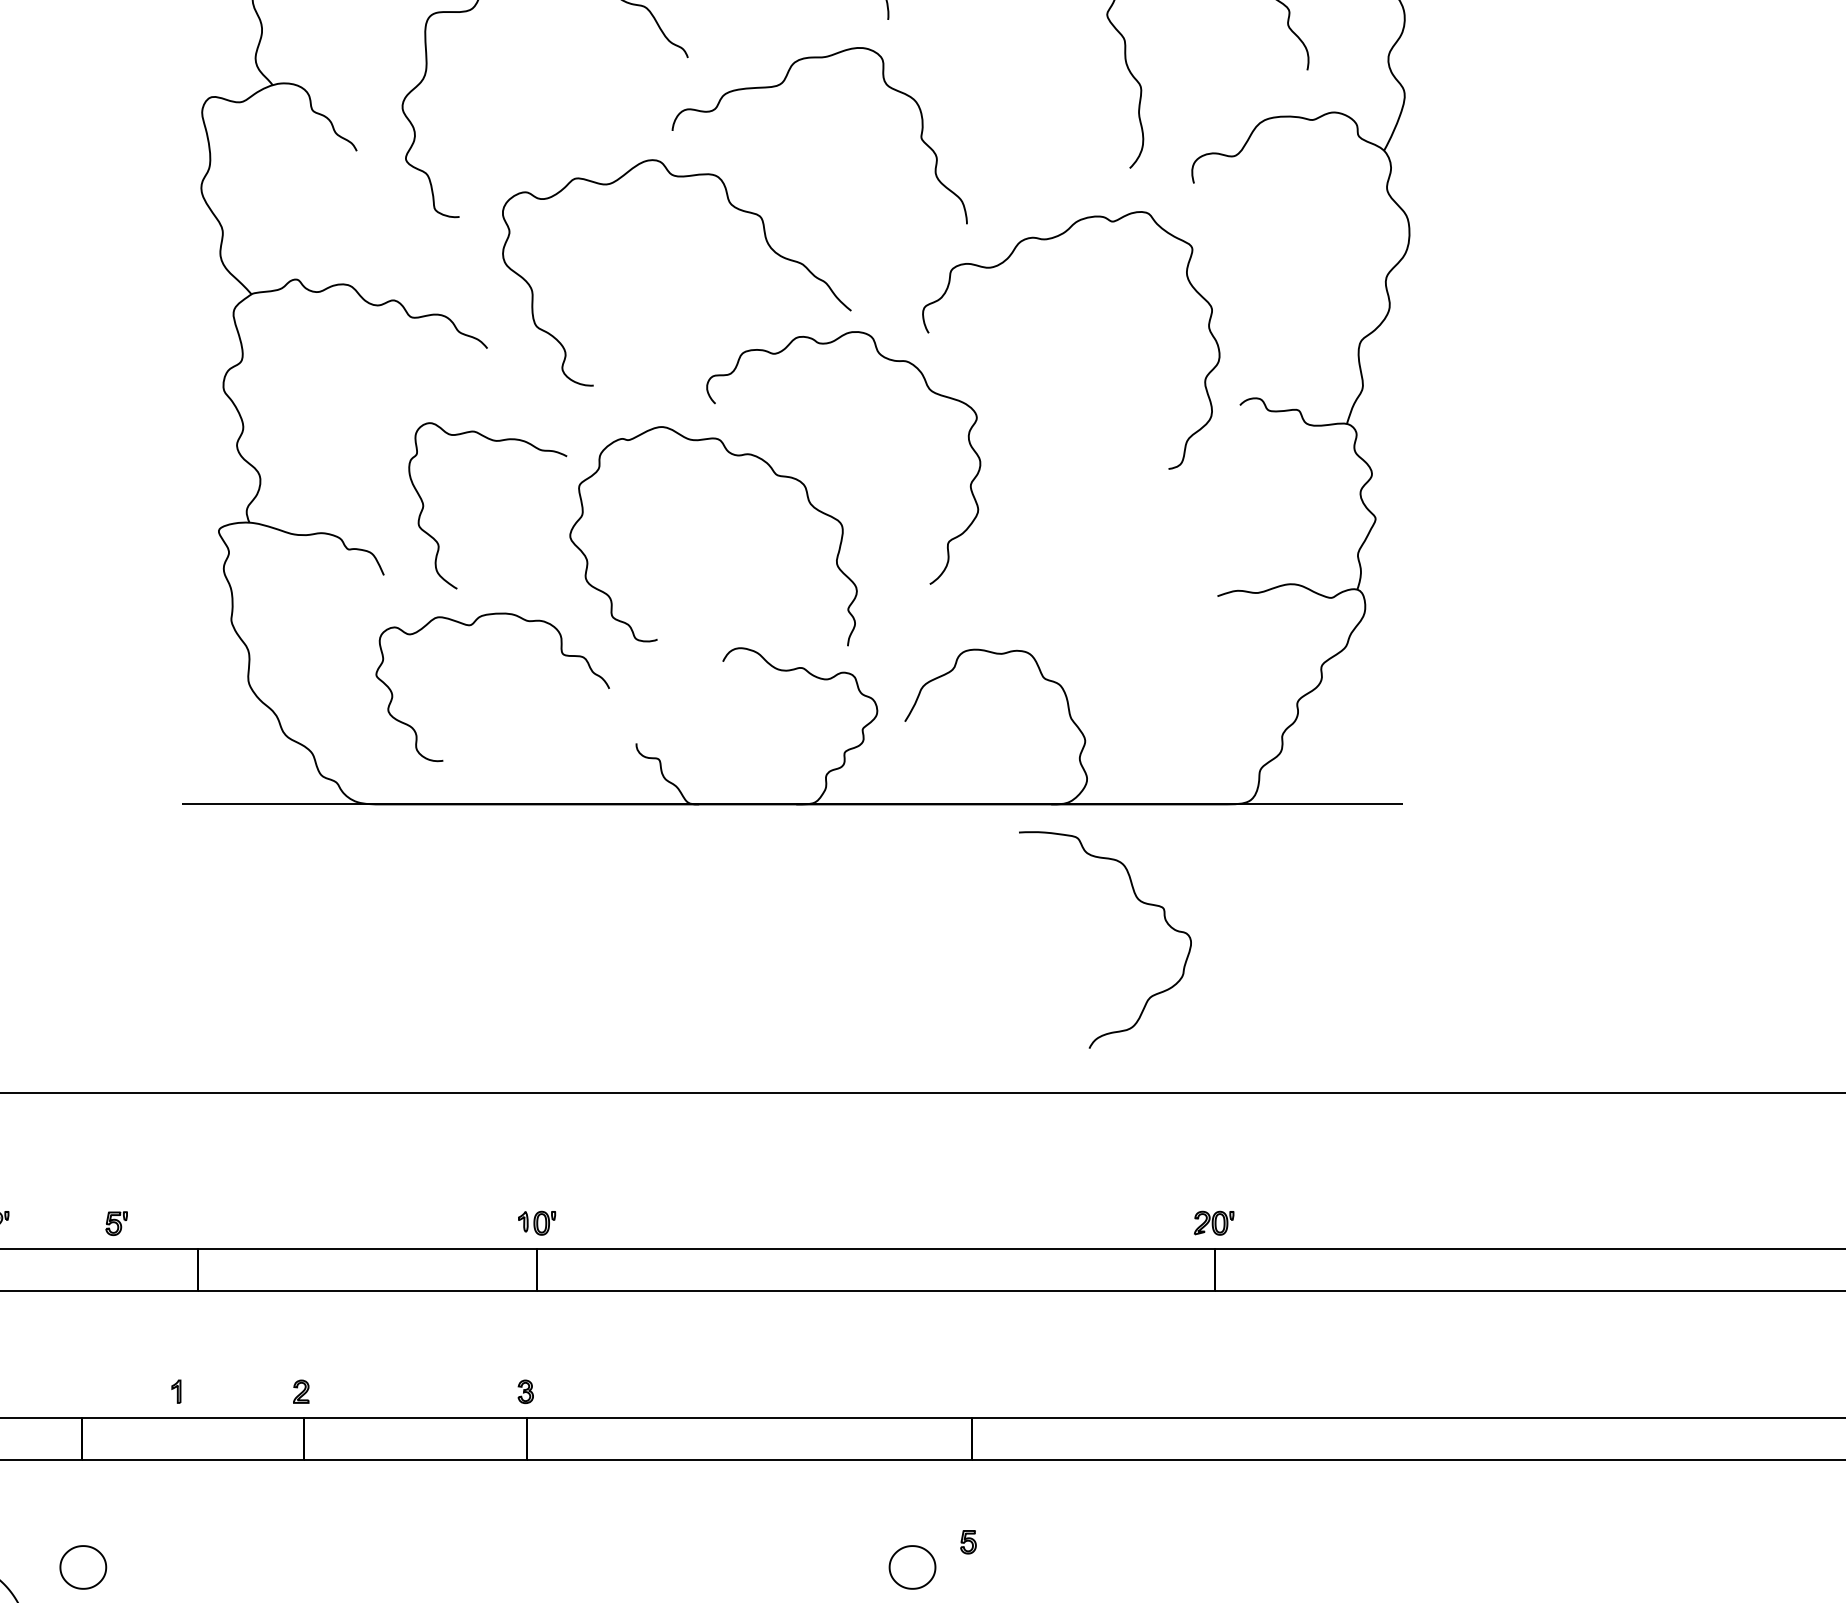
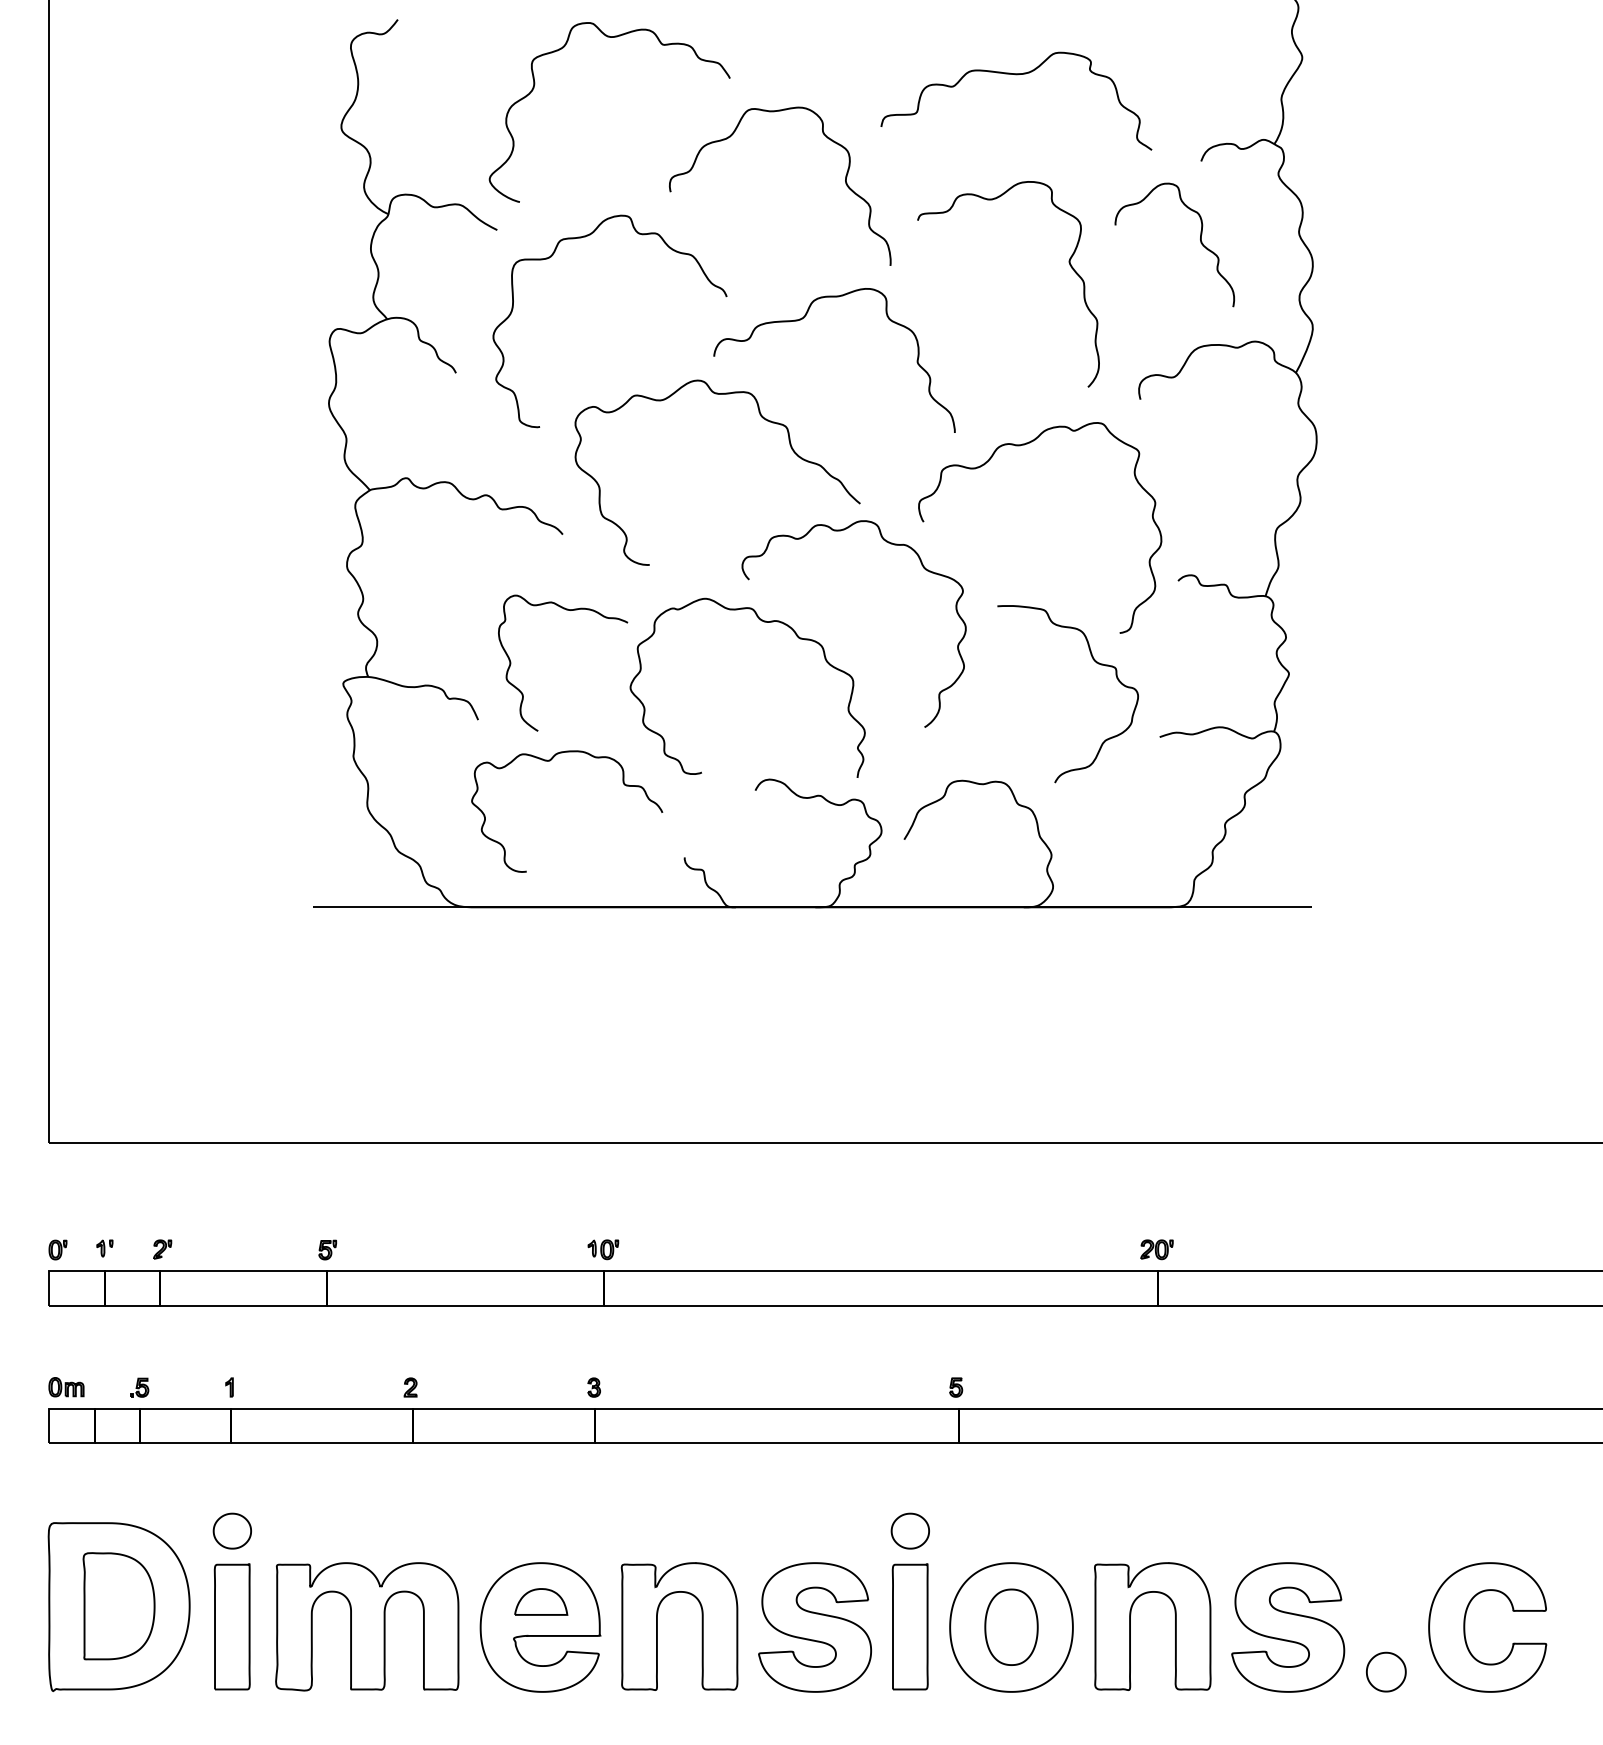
curve: (1140, 902) -> (1096, 663), moved
part: (116, 1222) -> (327, 1249), moved
part: (176, 1391) -> (229, 1387), moved
part: (968, 1542) -> (956, 1387), moved

